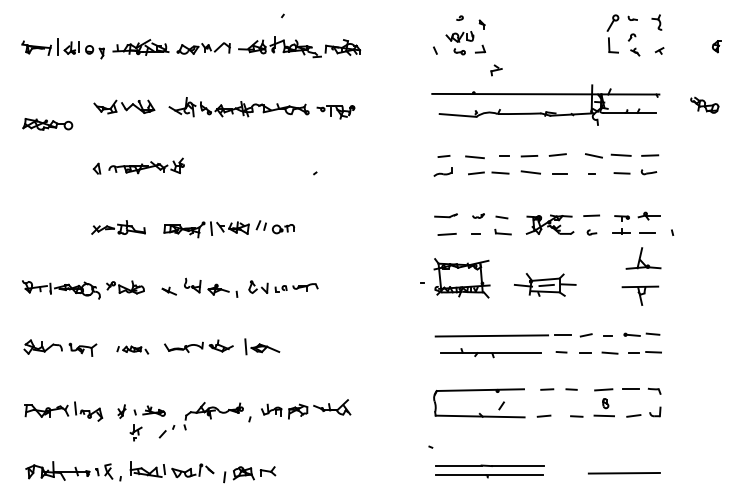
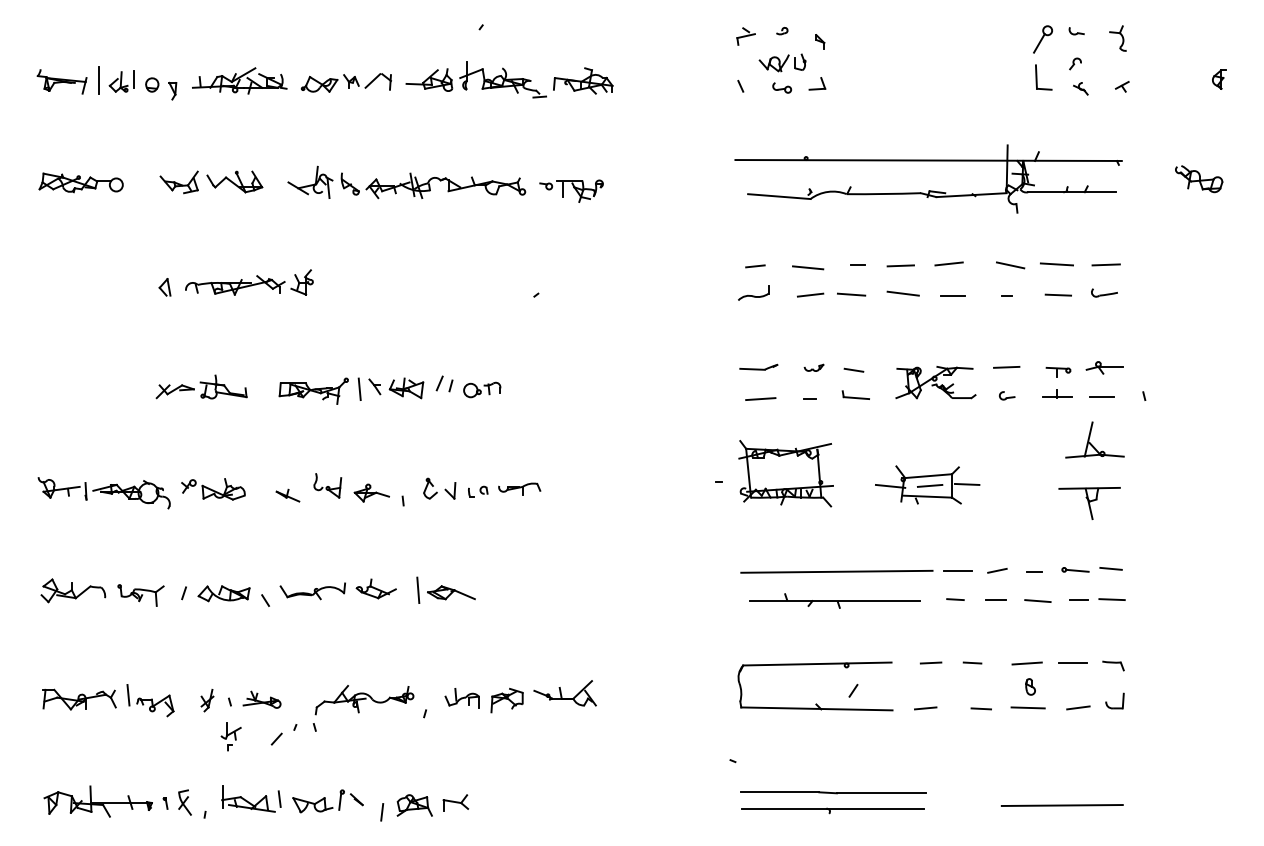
part: (496, 70) -> (746, 36), moved
part: (47, 124) -> (80, 183), moved
part: (132, 349) -> (225, 594), size x1.67

